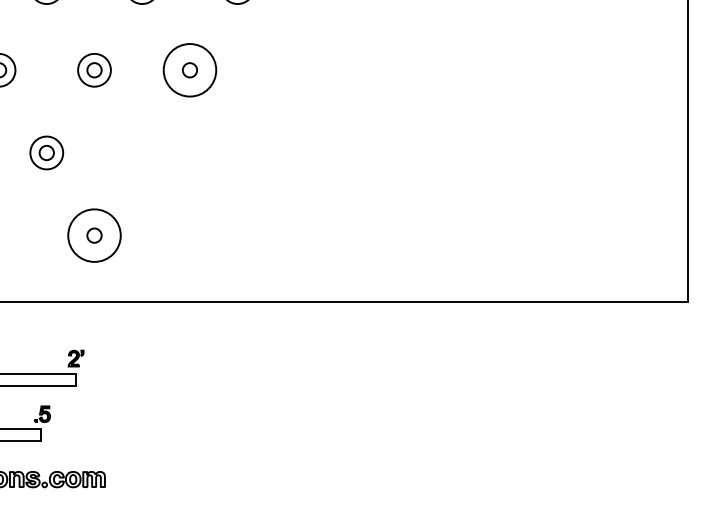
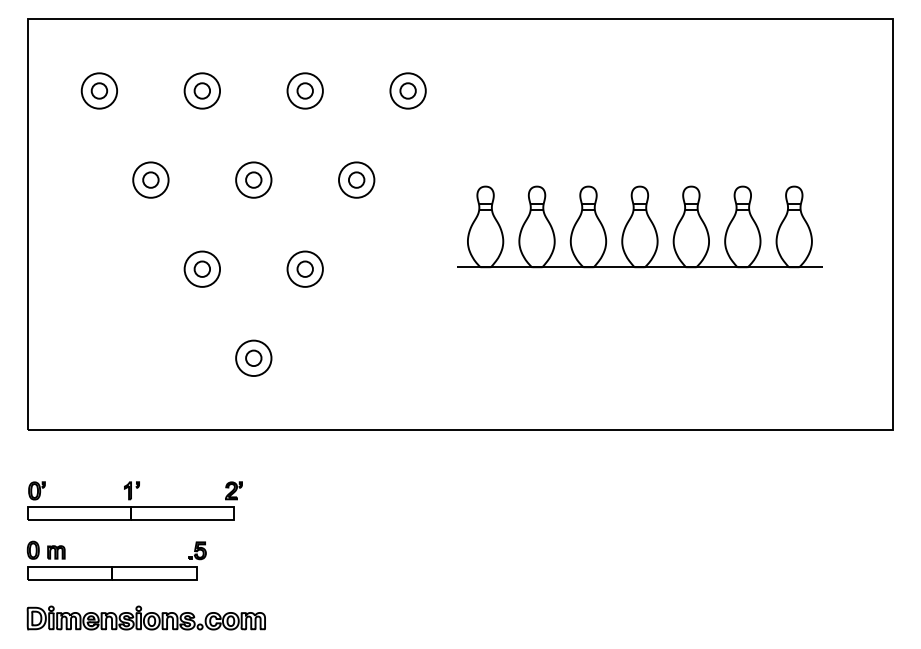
circle: (189, 69) -> (356, 179), size x0.62
part: (452, 113) -> (639, 226), added
part: (141, 152) -> (304, 268), added
circle: (94, 235) -> (253, 358), size x0.62

